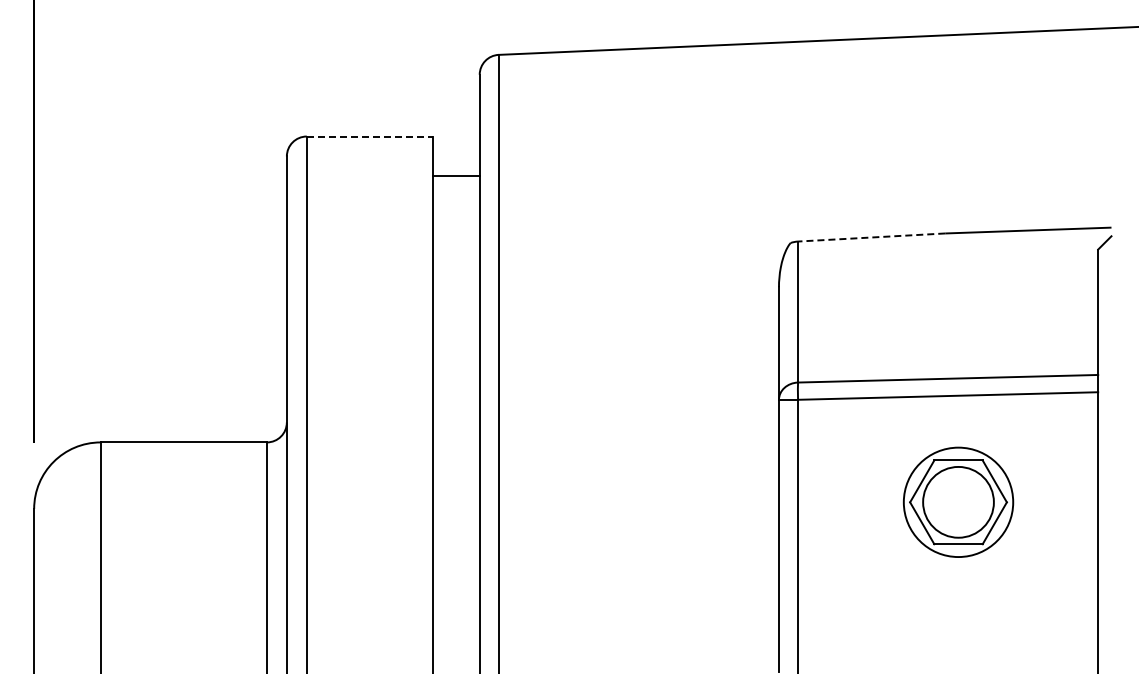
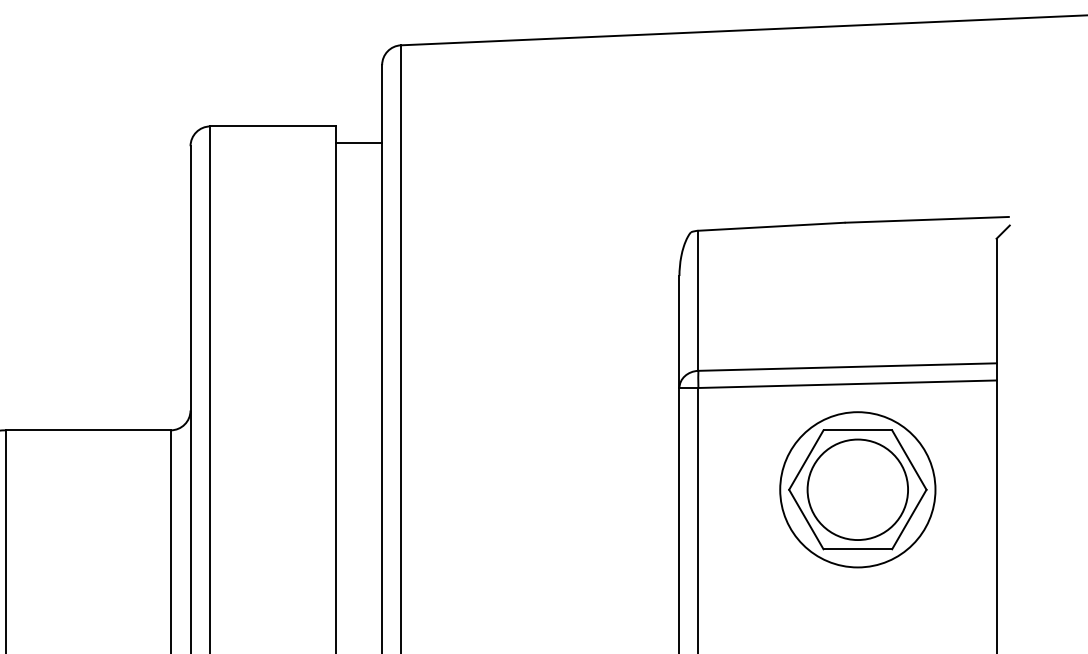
line: (370, 136) -> (273, 126), dashed -> solid
line: (456, 176) -> (359, 143), moved
line: (871, 237) -> (771, 226), dashed -> solid
part: (958, 502) -> (857, 490), size x1.43

